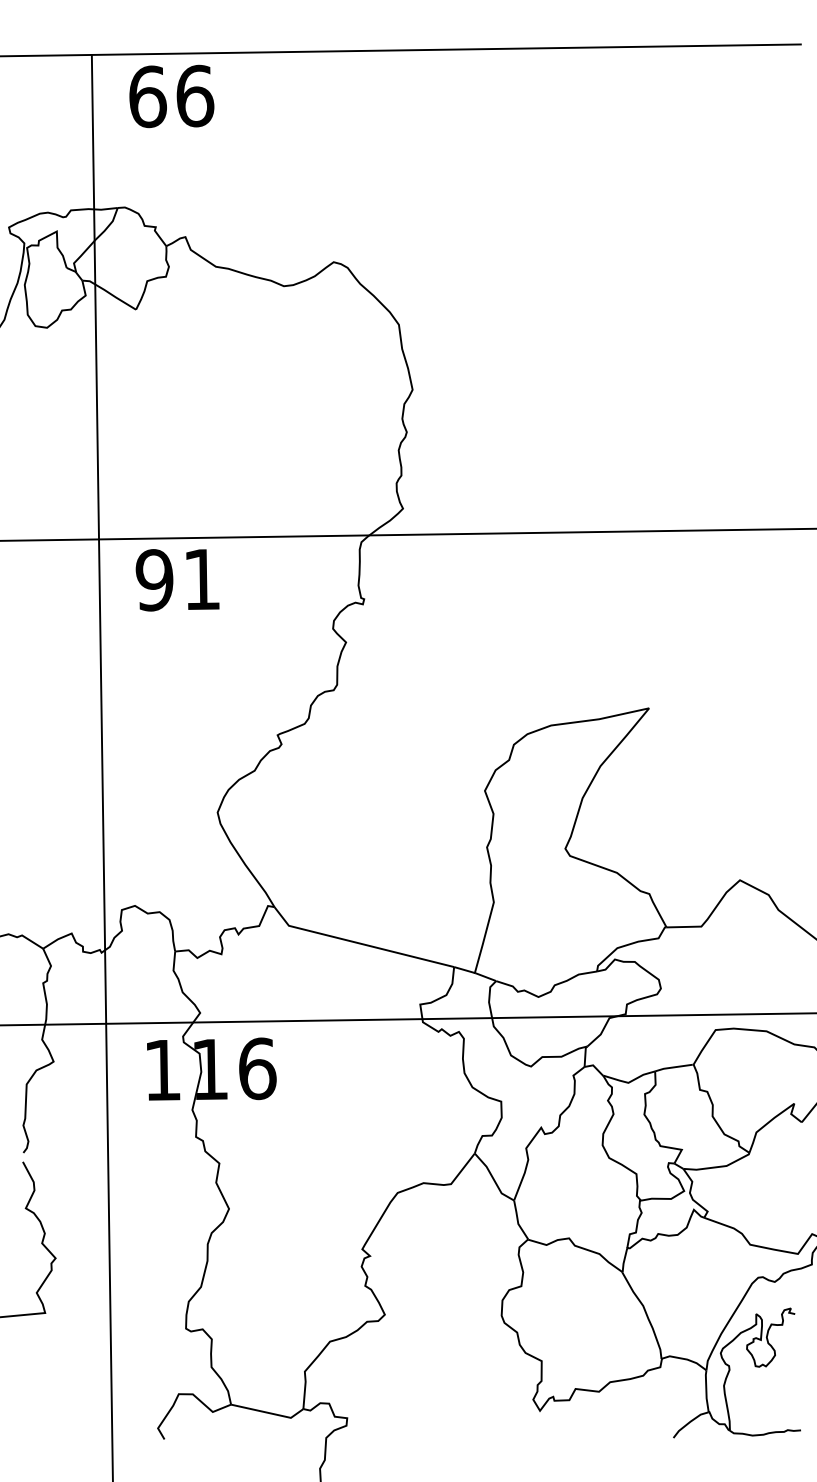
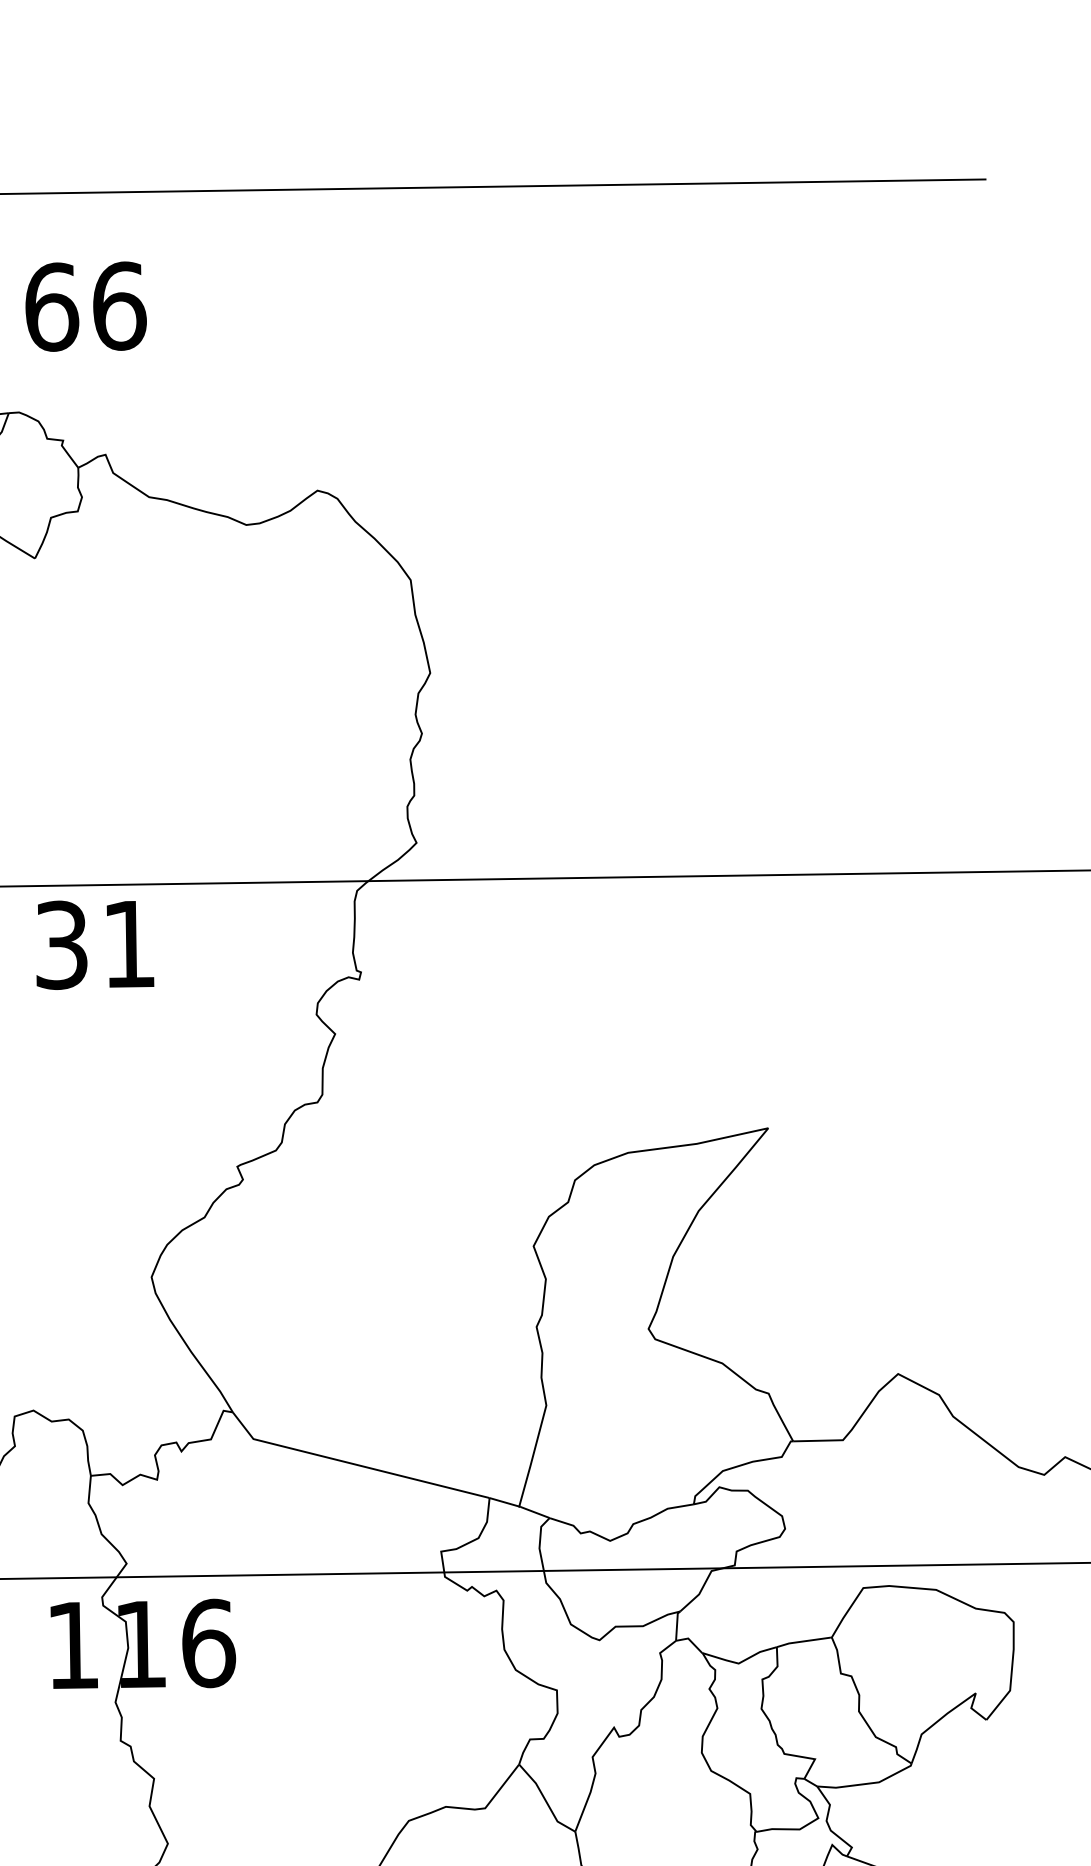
text: (171, 96) -> (85, 306), moved
text: (154, 580) -> (61, 945), 91 -> 31

